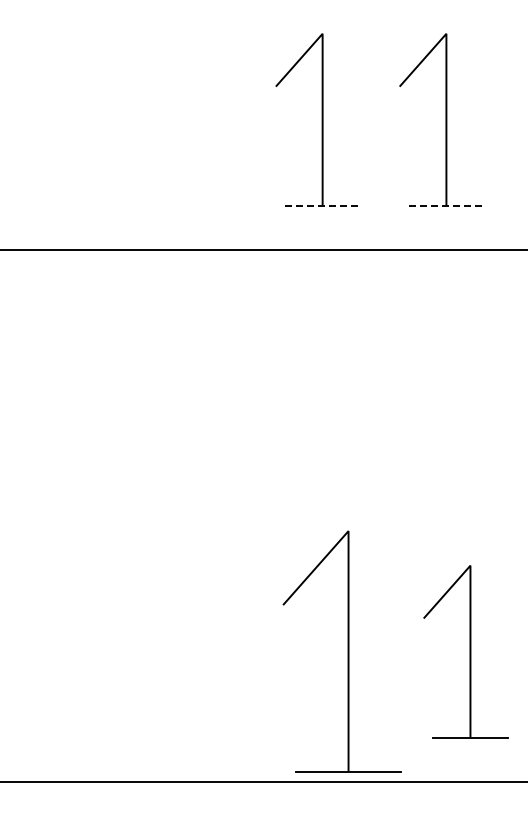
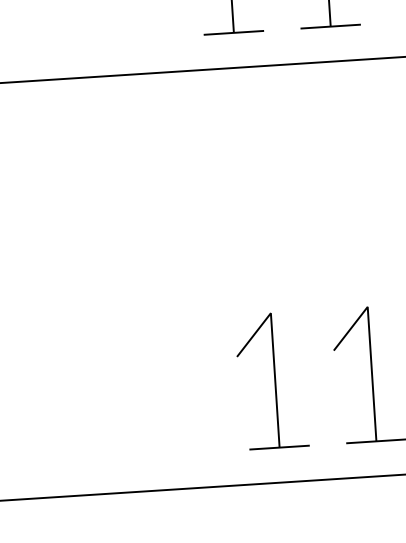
line: (323, 205) -> (234, 32), dashed -> solid
line: (446, 205) -> (330, 26), dashed -> solid
part: (341, 651) -> (271, 380), size x0.71

